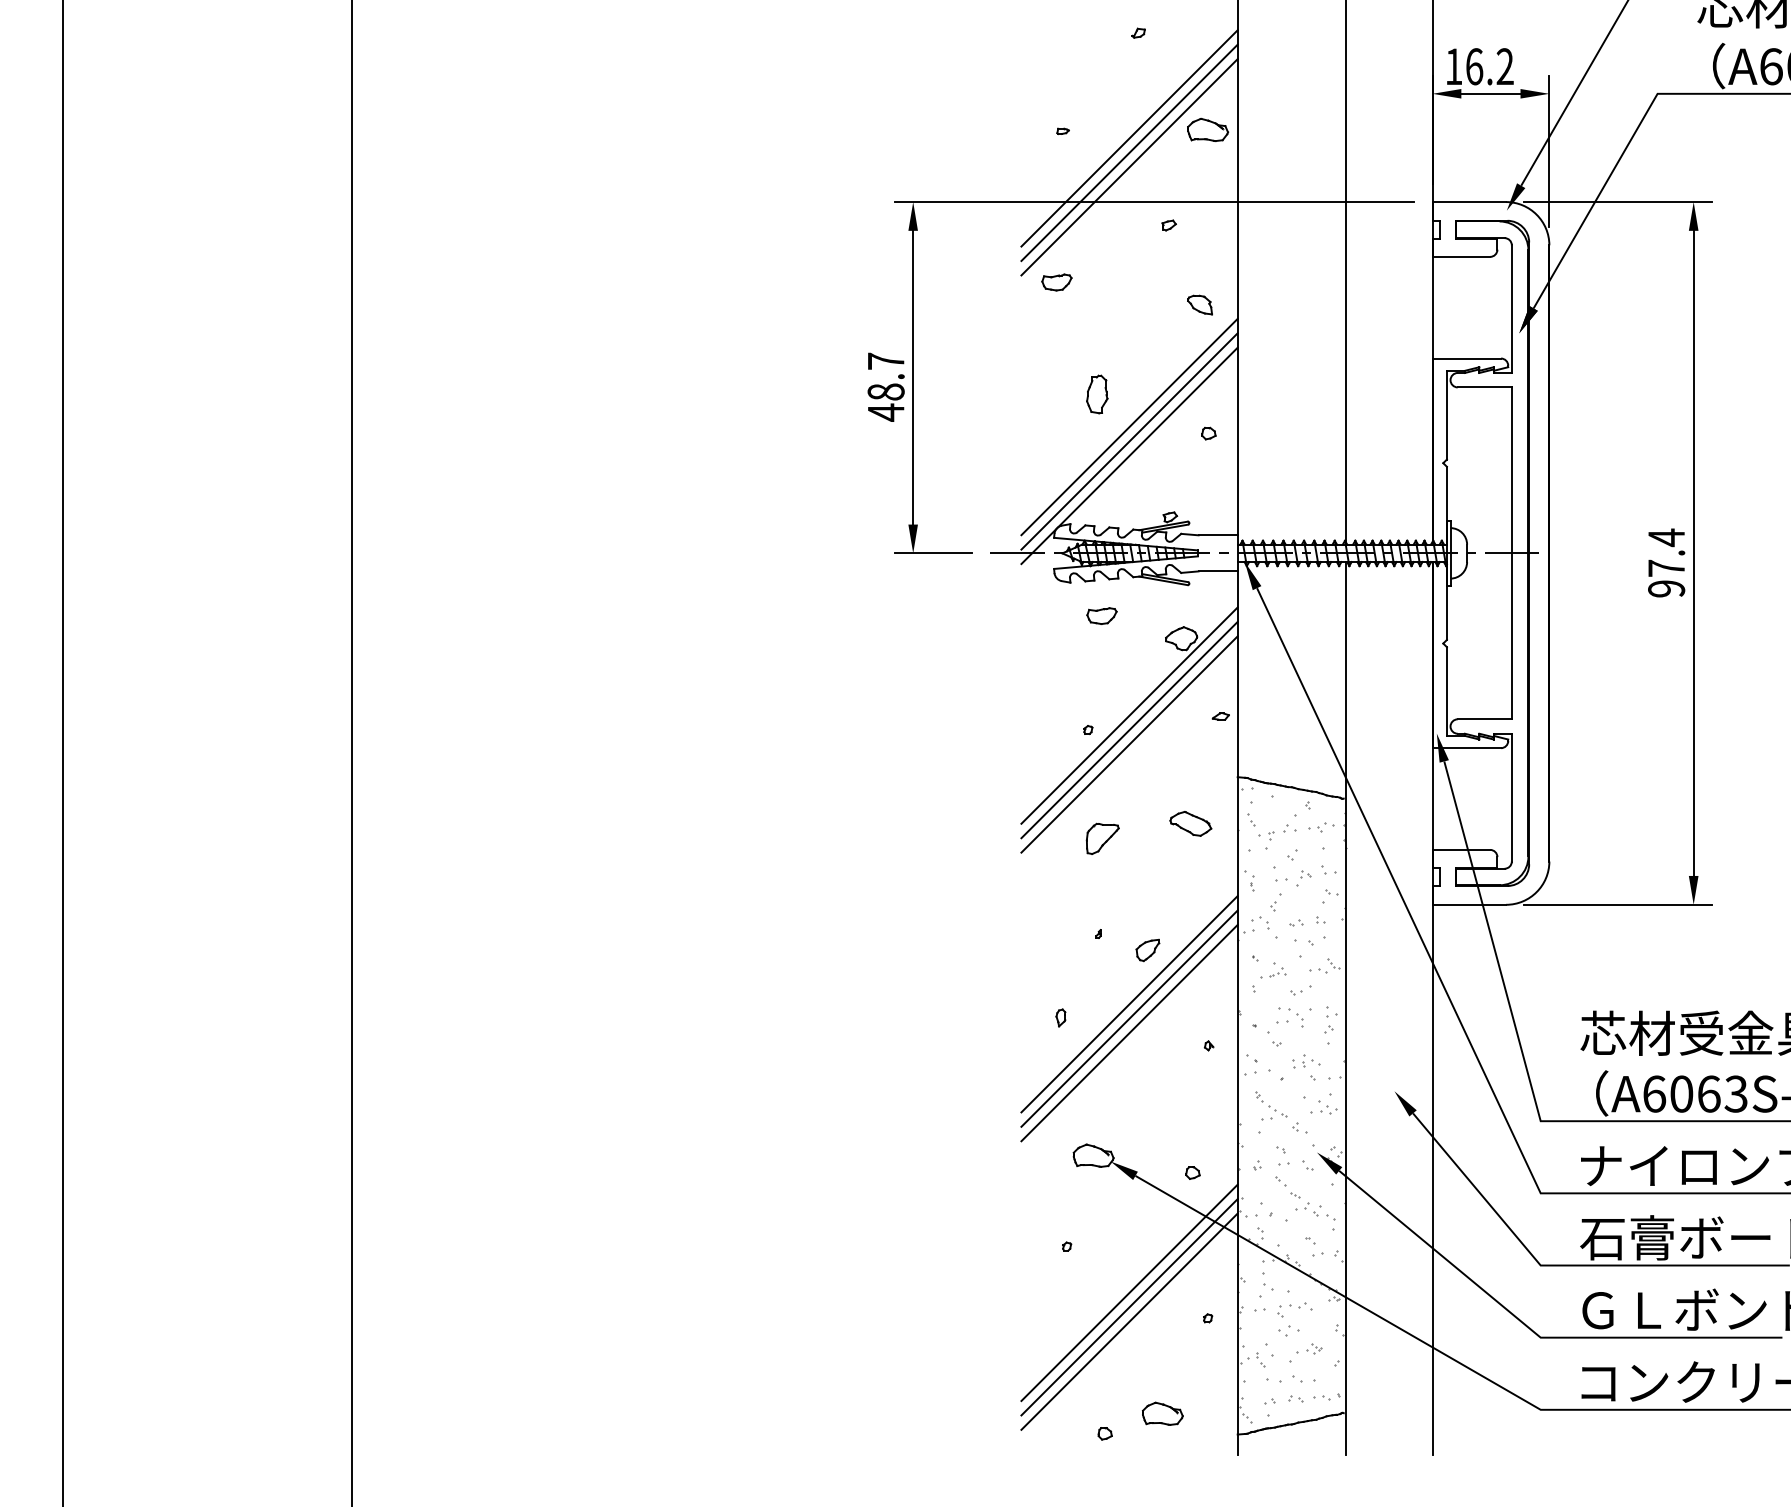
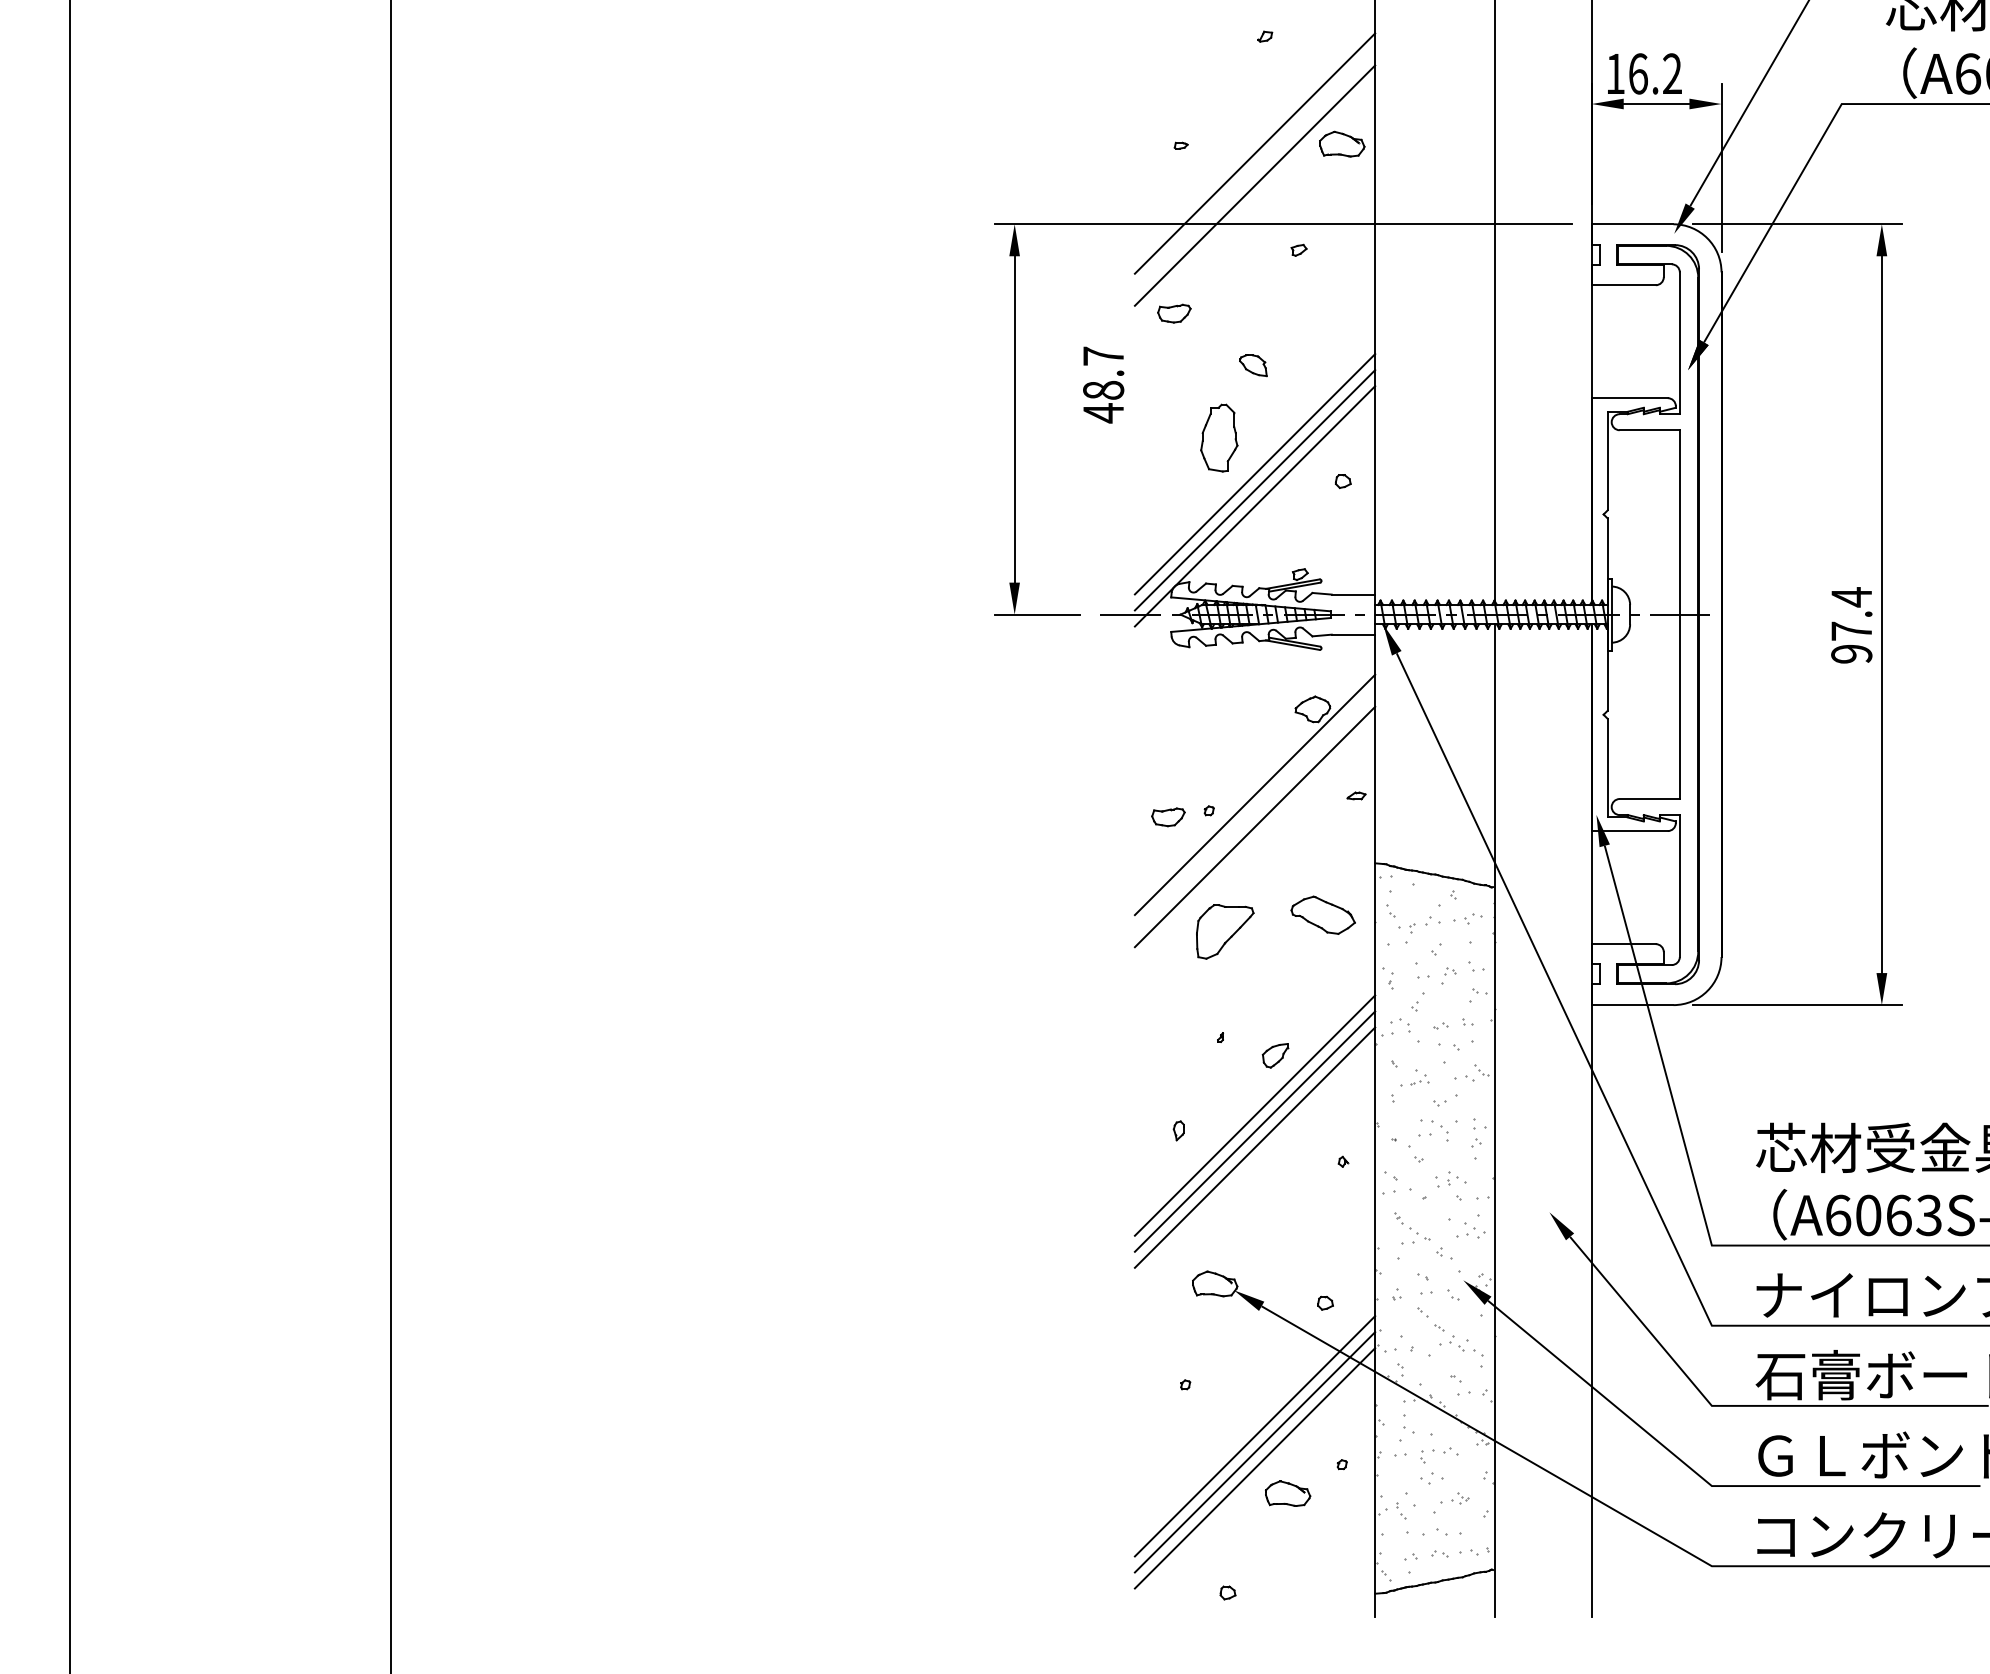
line: (1129, 152) -> (1254, 169), removed
part: (1200, 304) -> (1253, 365), moved
text: (886, 386) -> (1103, 384), moved
part: (1096, 393) -> (1218, 437), size x1.6
part: (1102, 616) -> (1168, 817), moved
line: (1129, 729) -> (1254, 810), removed
part: (1190, 823) -> (1322, 914), size x1.4
part: (1102, 838) -> (1225, 931), size x1.6
part: (1163, 1413) -> (1288, 1493), moved

